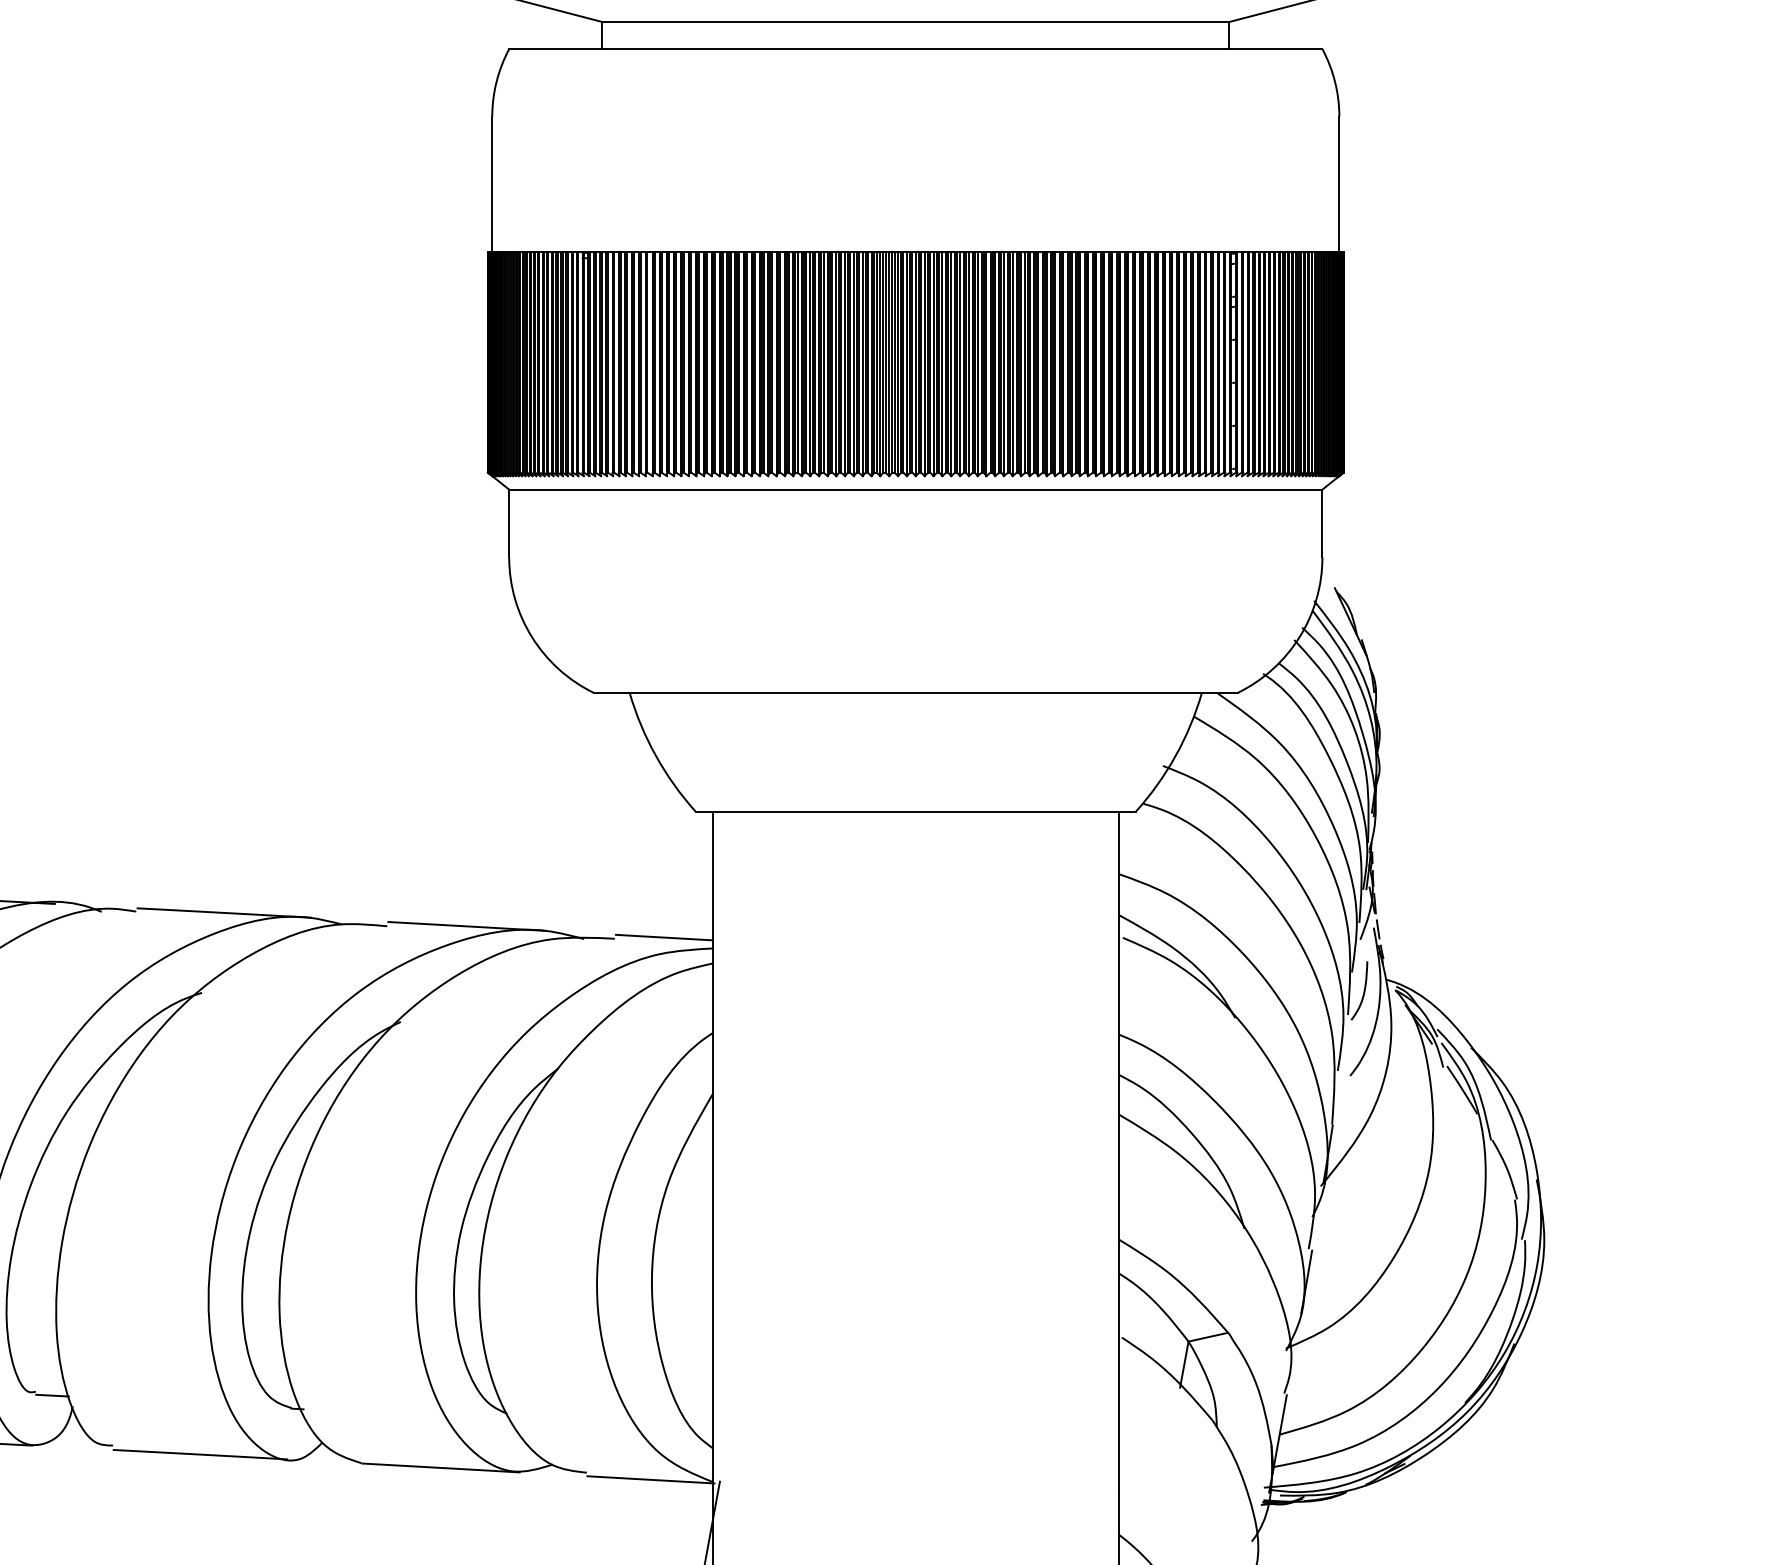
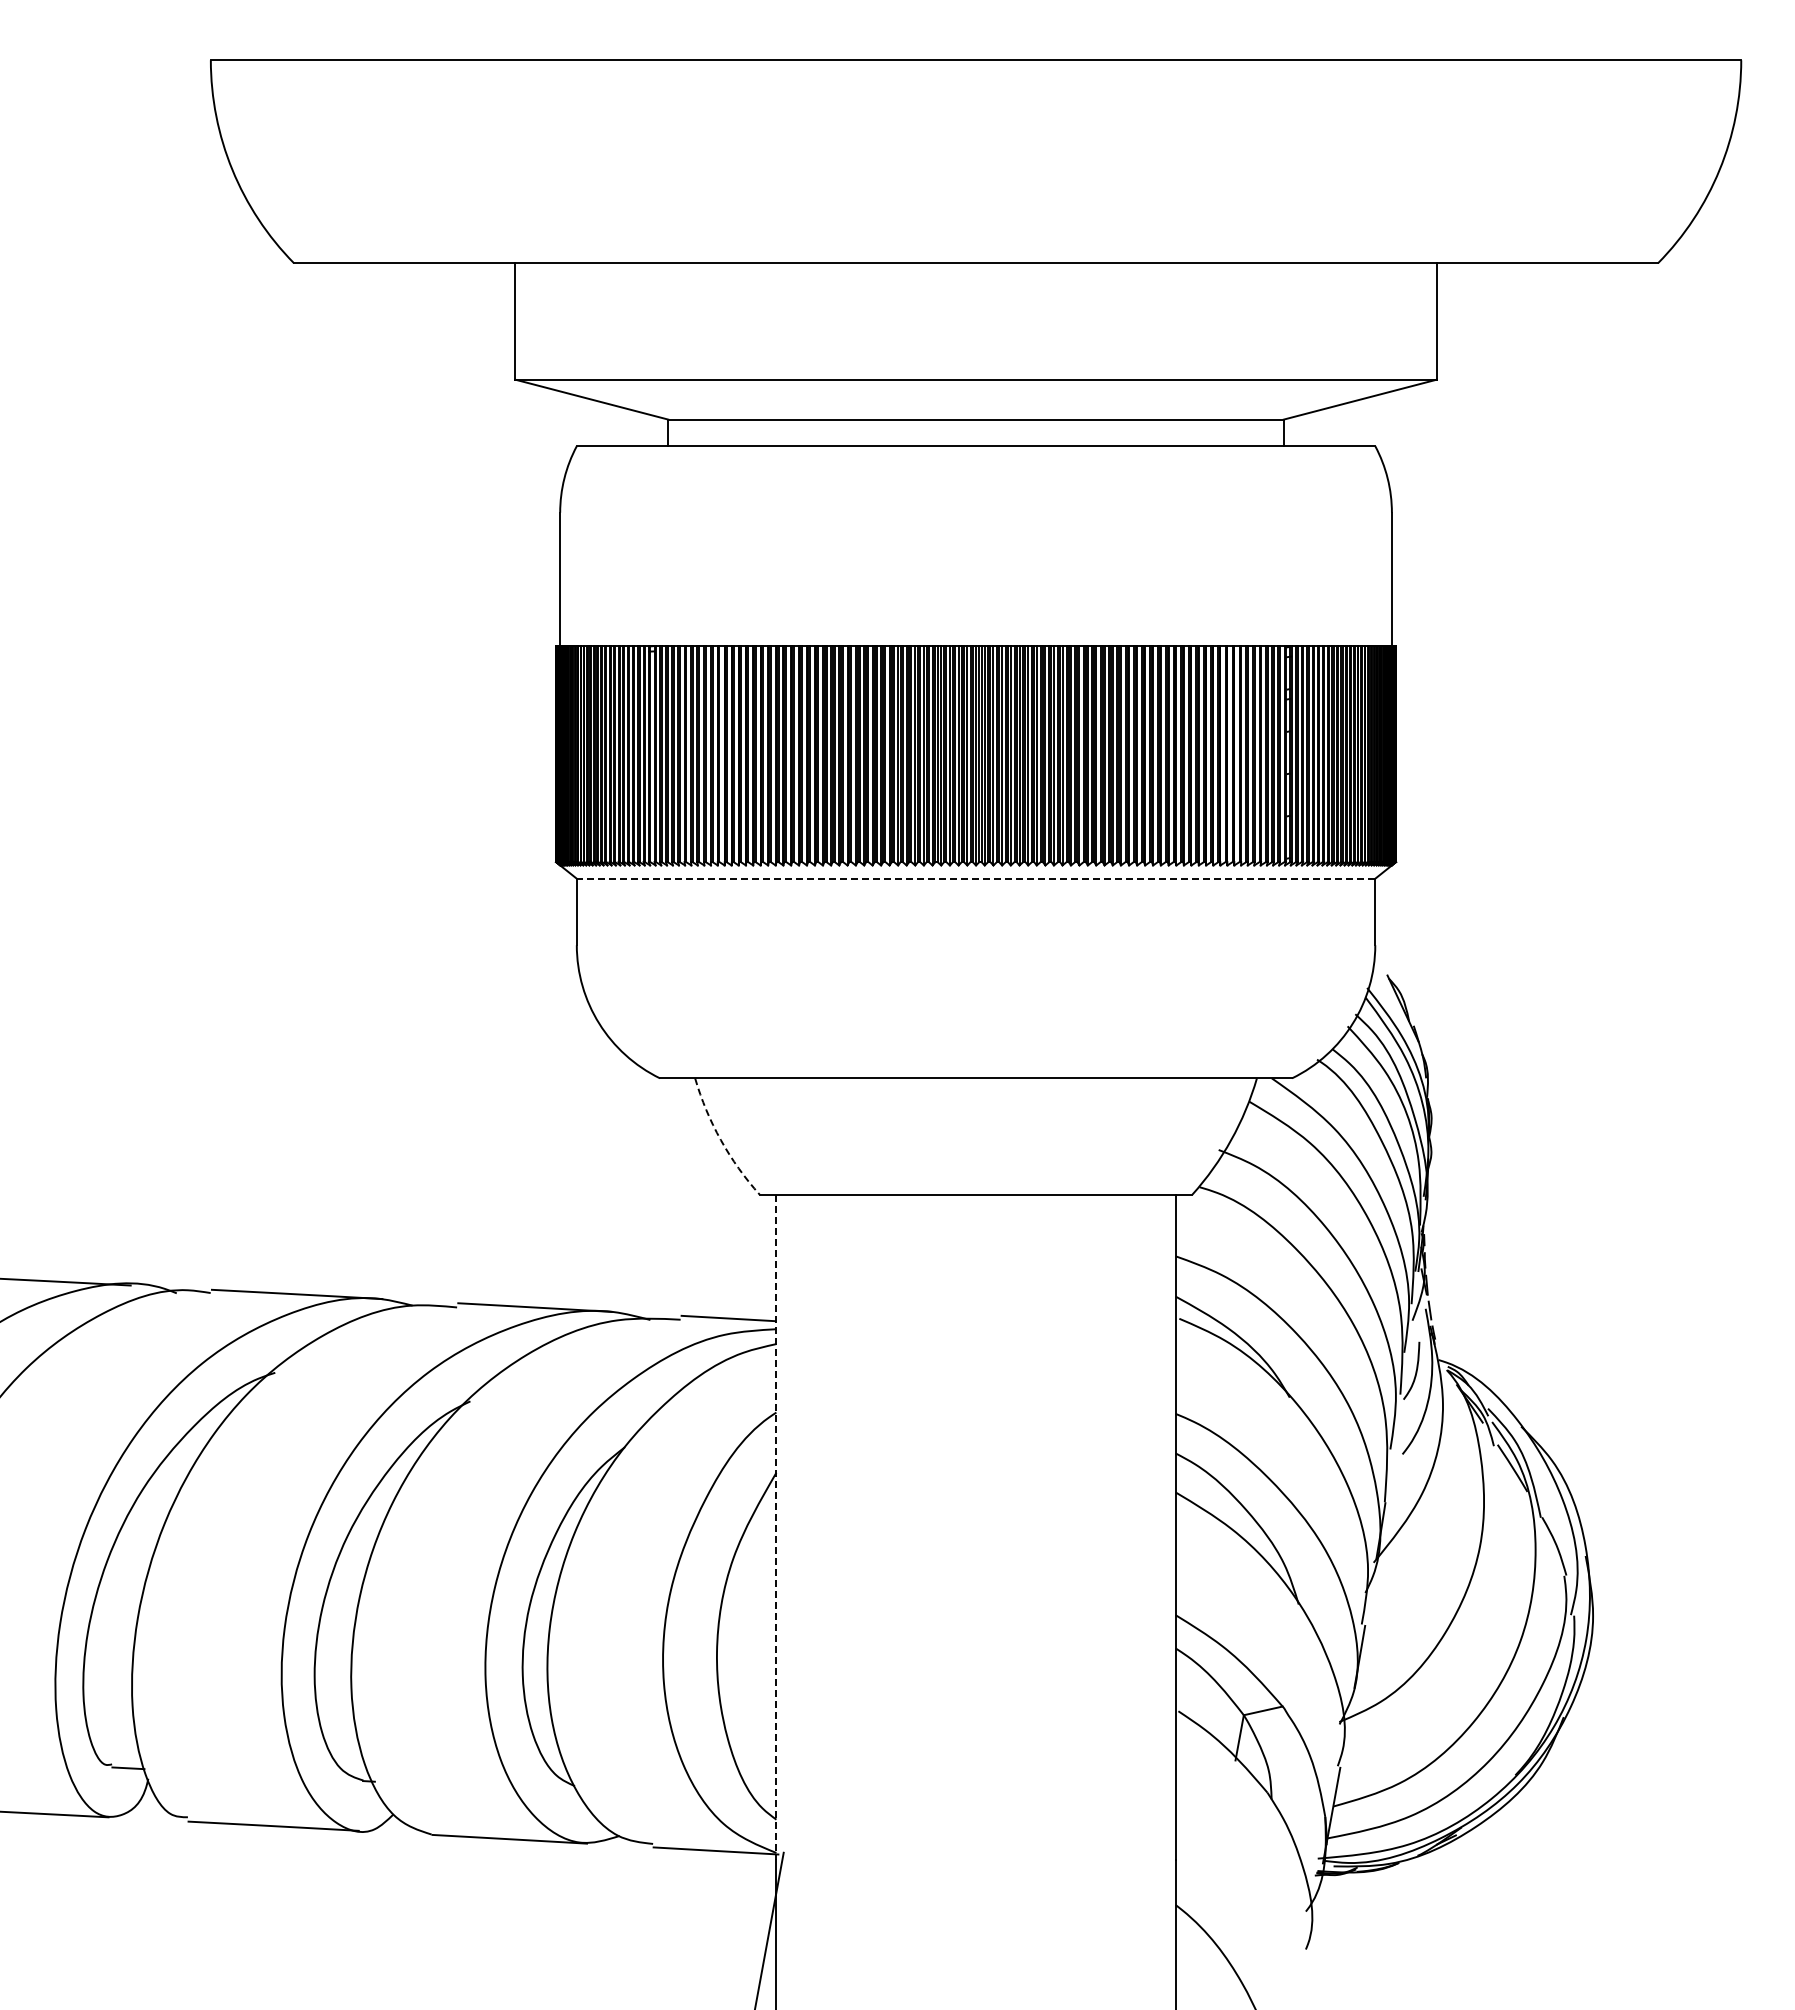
line: (915, 489) -> (975, 878), solid -> dashed
arc: (655, 756) -> (720, 1140), solid -> dashed
line: (712, 1150) -> (776, 1527), solid -> dashed

